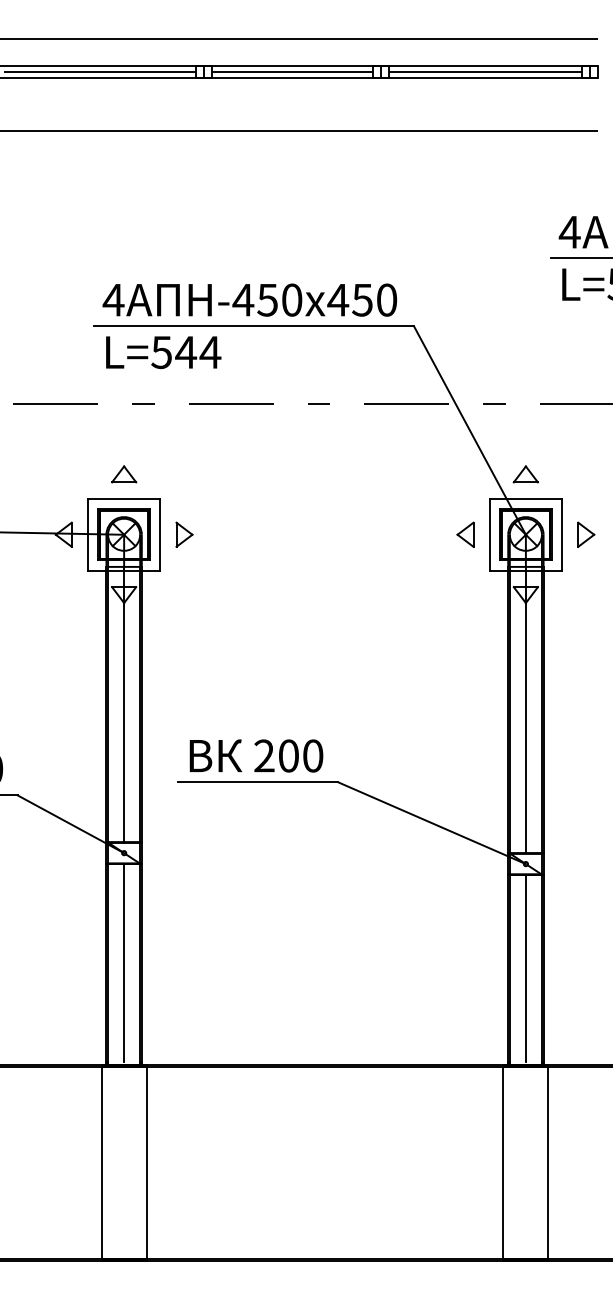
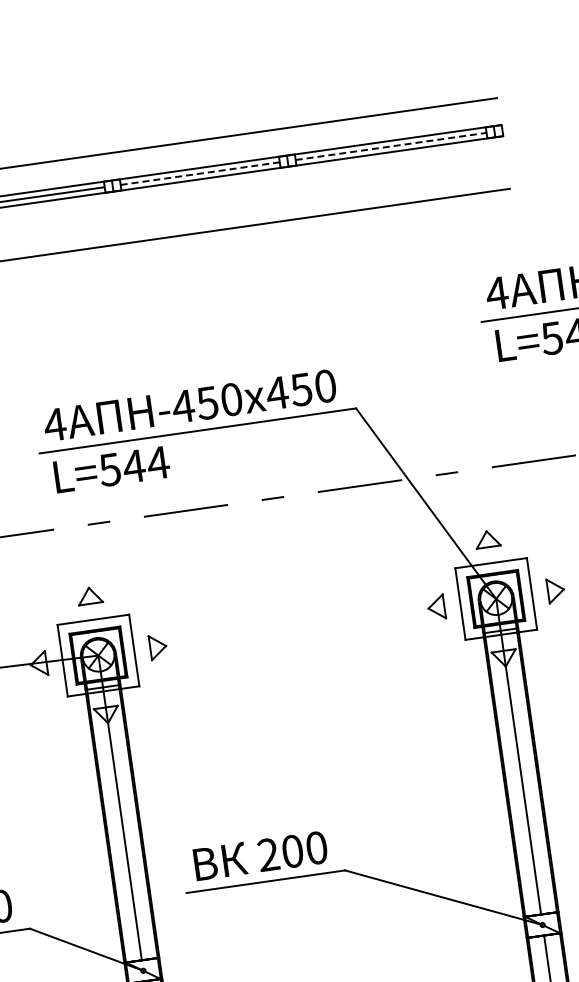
line: (293, 71) -> (200, 173), solid -> dashed
line: (486, 71) -> (391, 145), solid -> dashed

